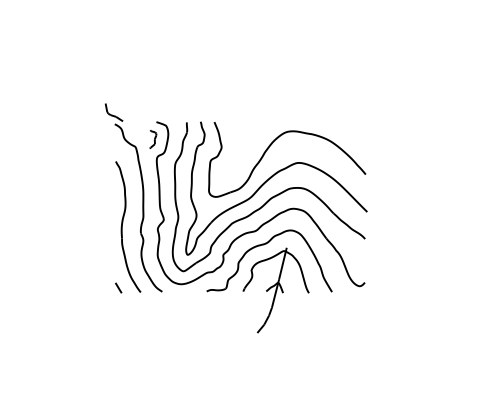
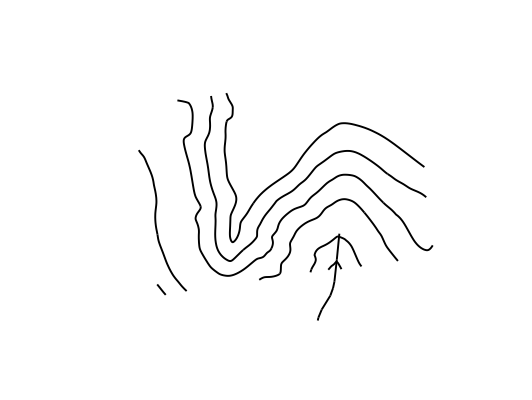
part: (269, 148) -> (306, 112), removed
part: (142, 197) -> (173, 185), removed
part: (275, 290) -> (335, 267), size x0.7

